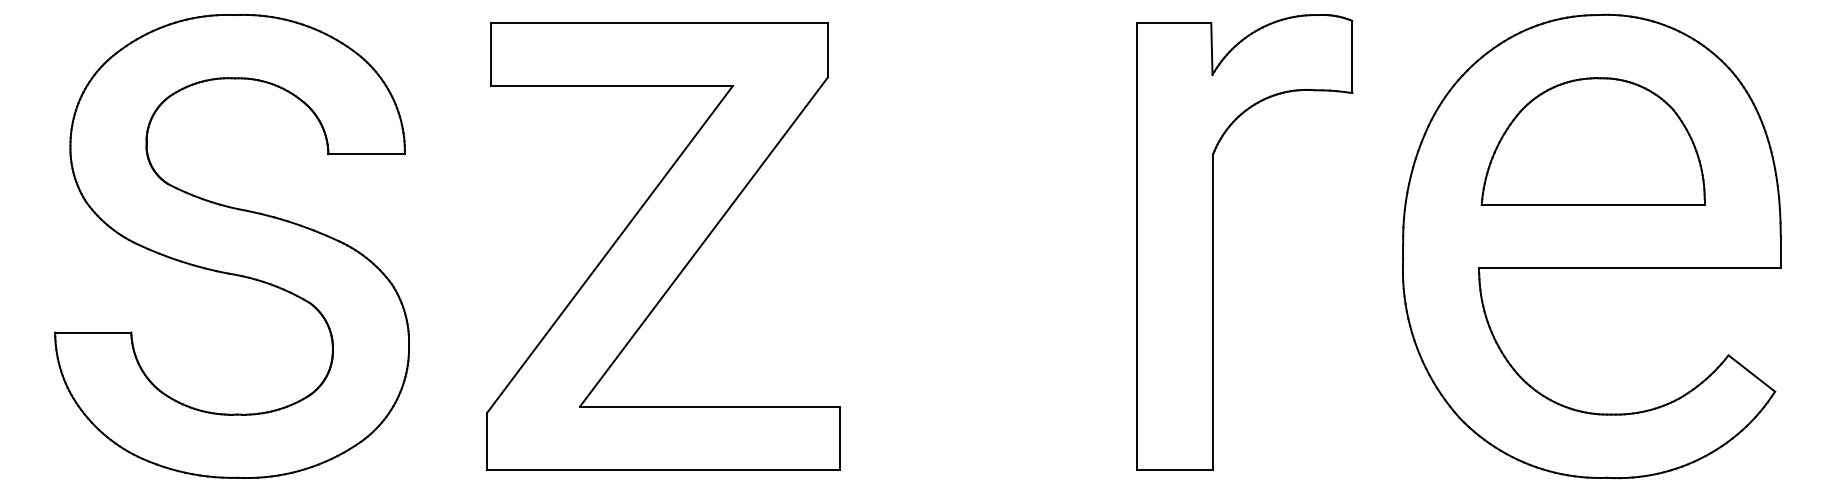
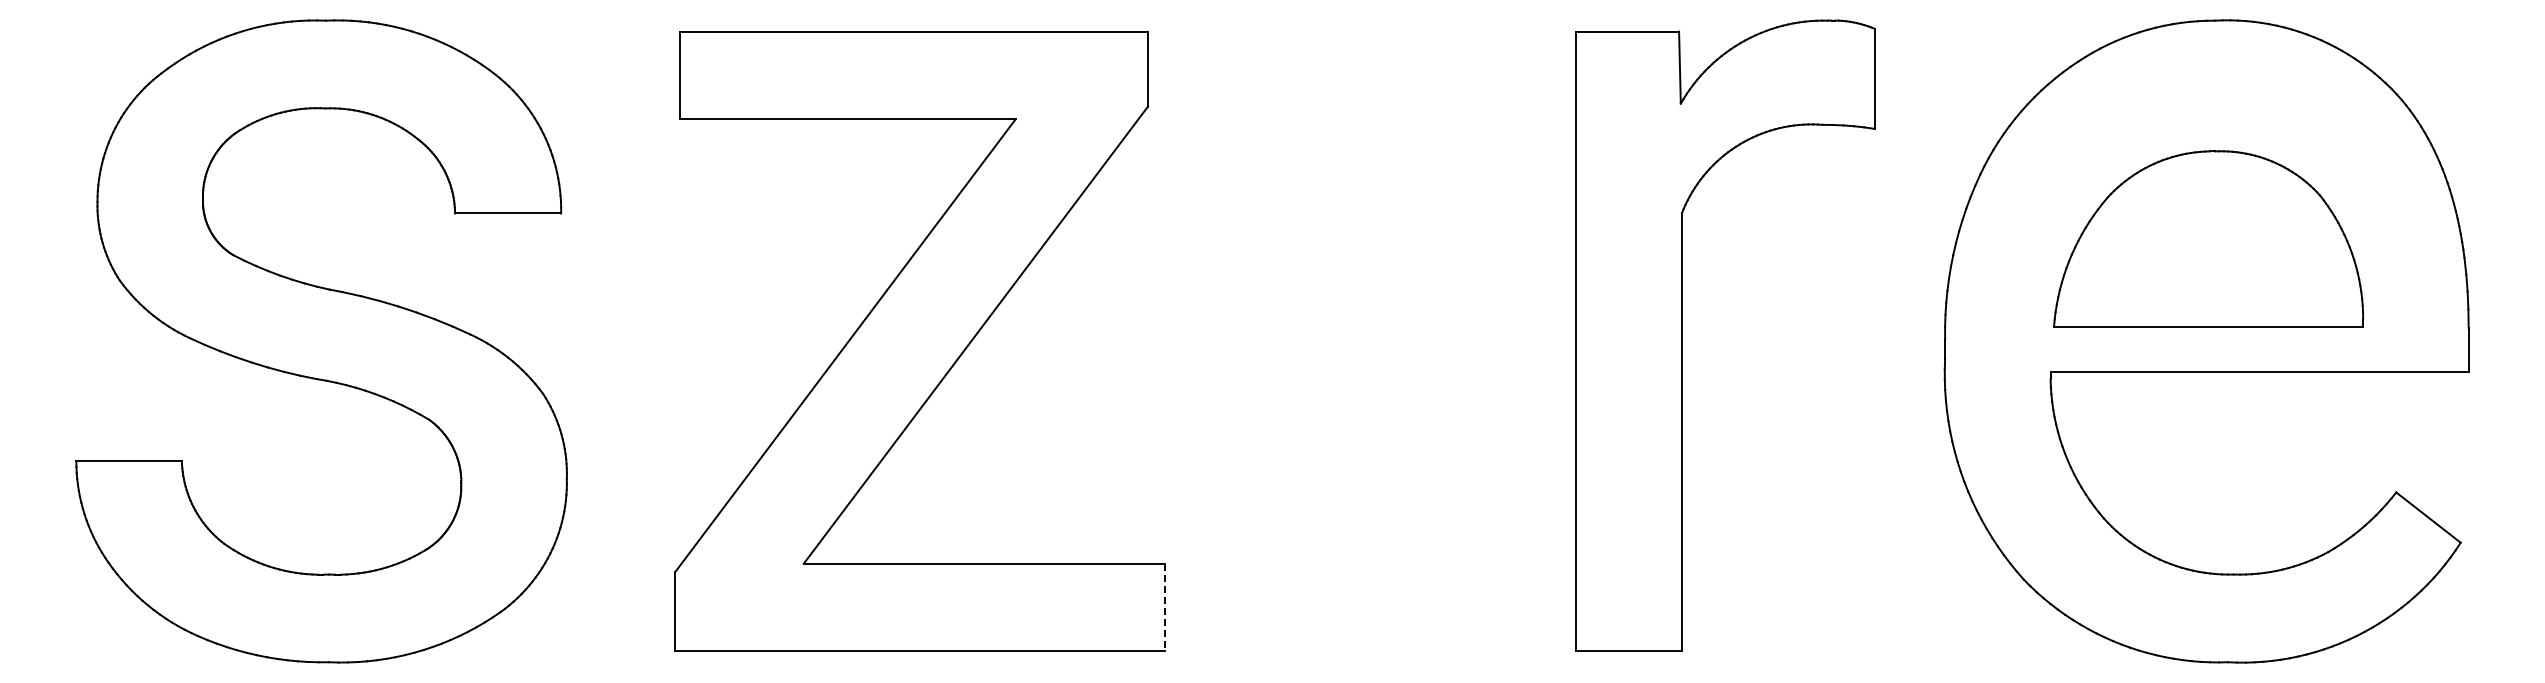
part: (1593, 141) -> (2208, 238), moved
line: (840, 438) -> (1164, 607), solid -> dashed

